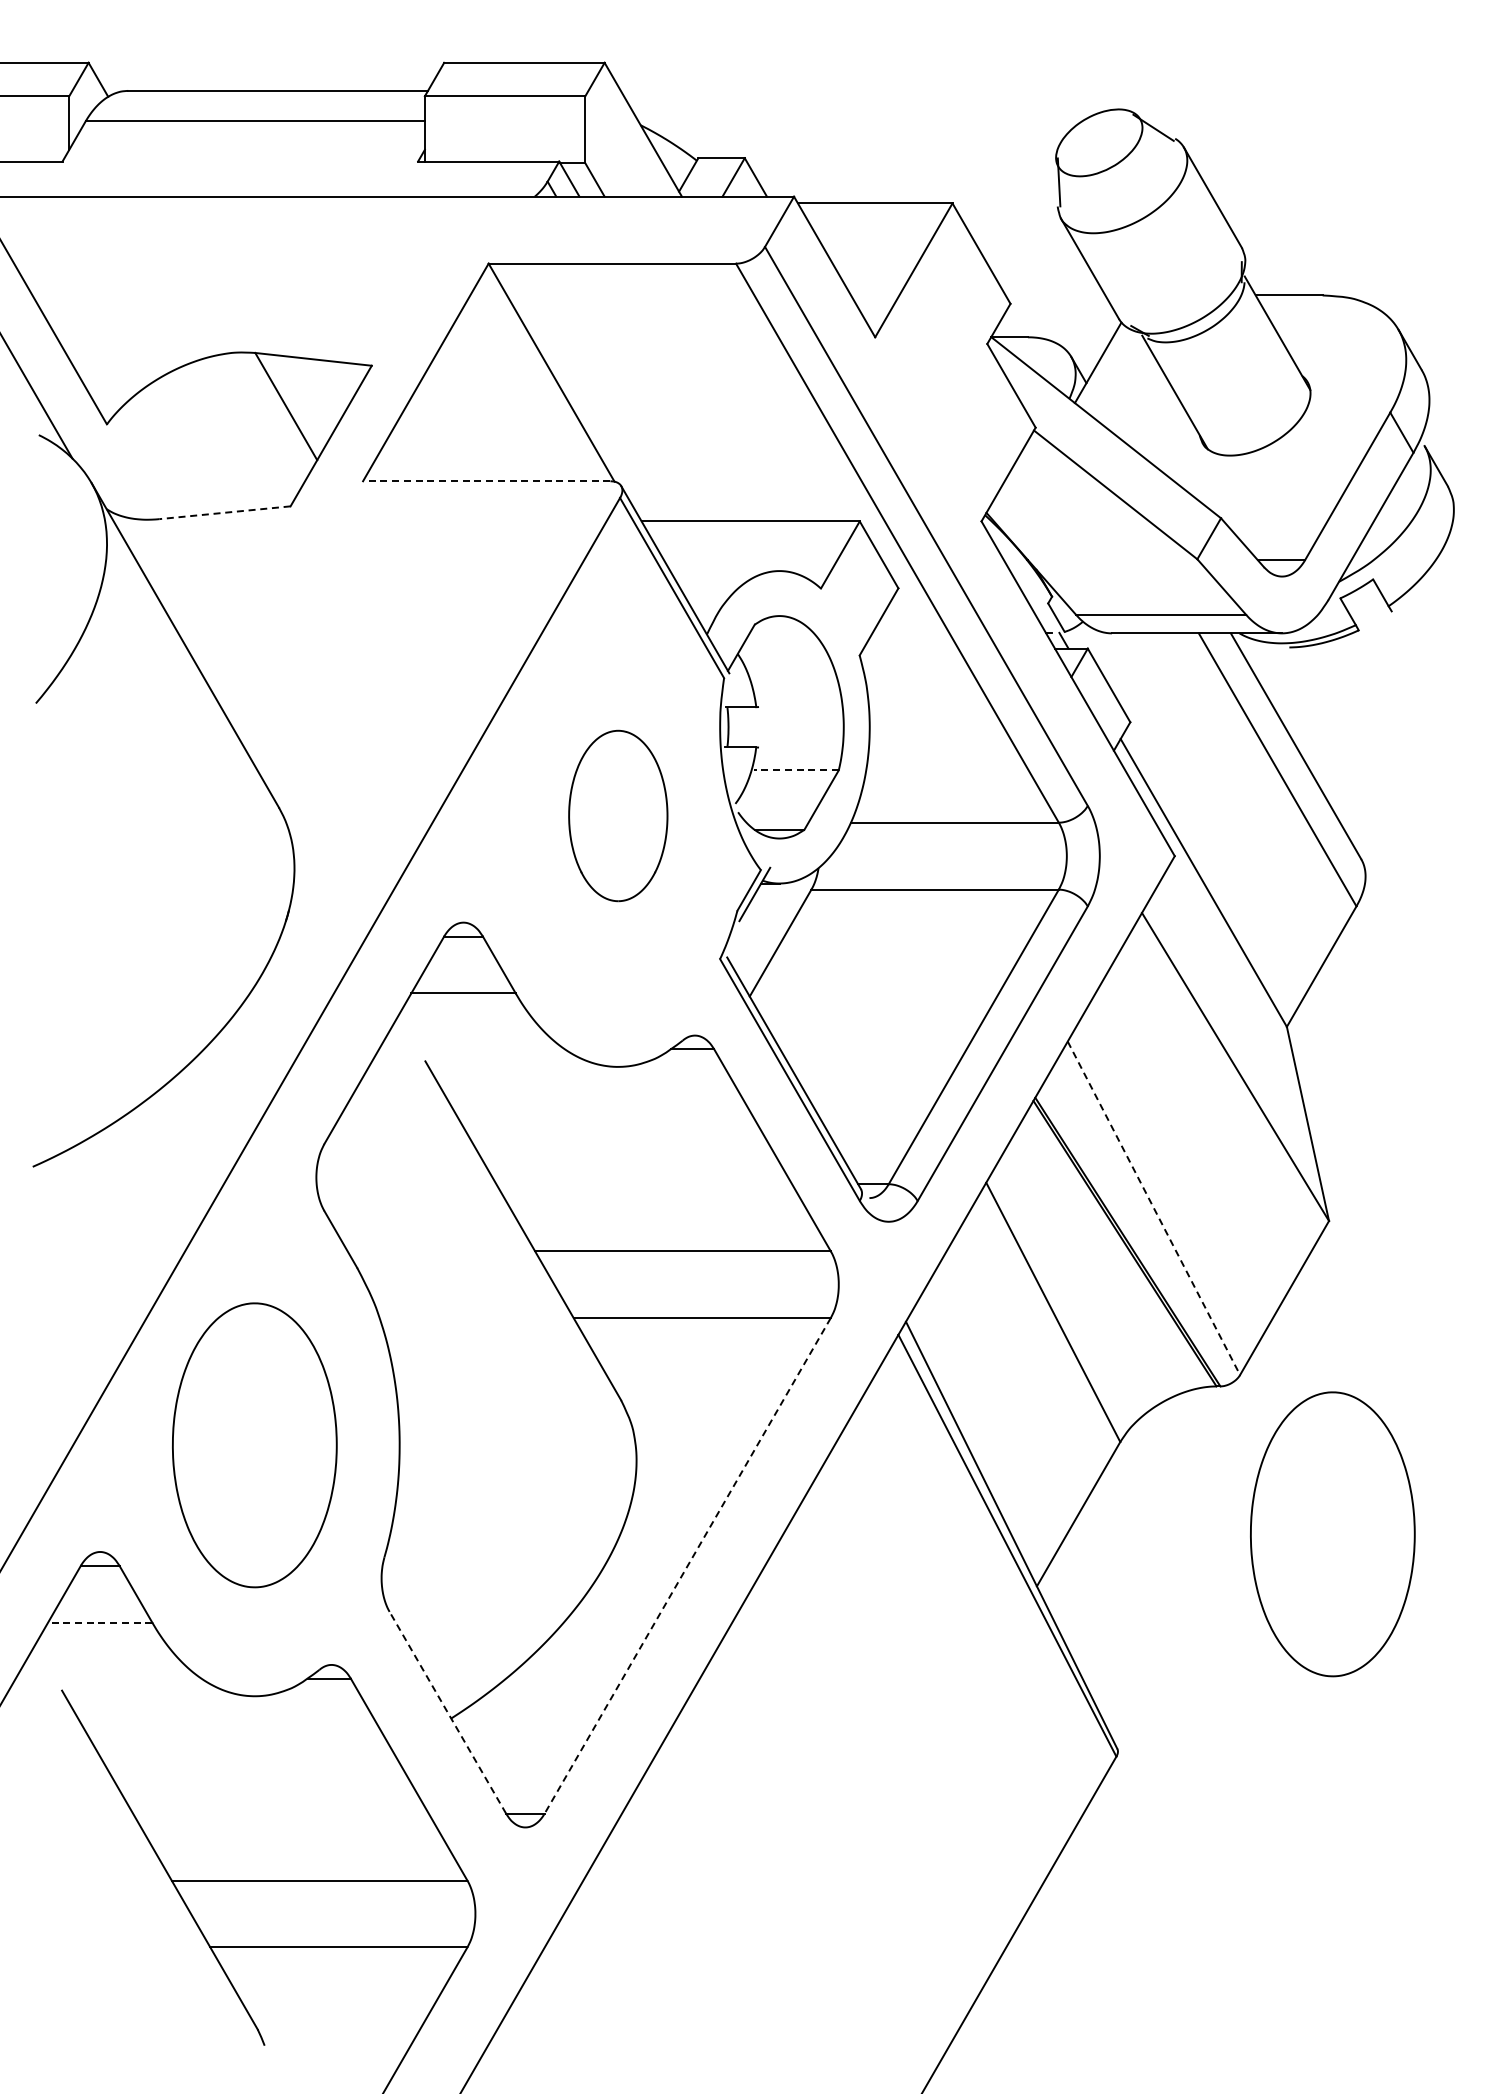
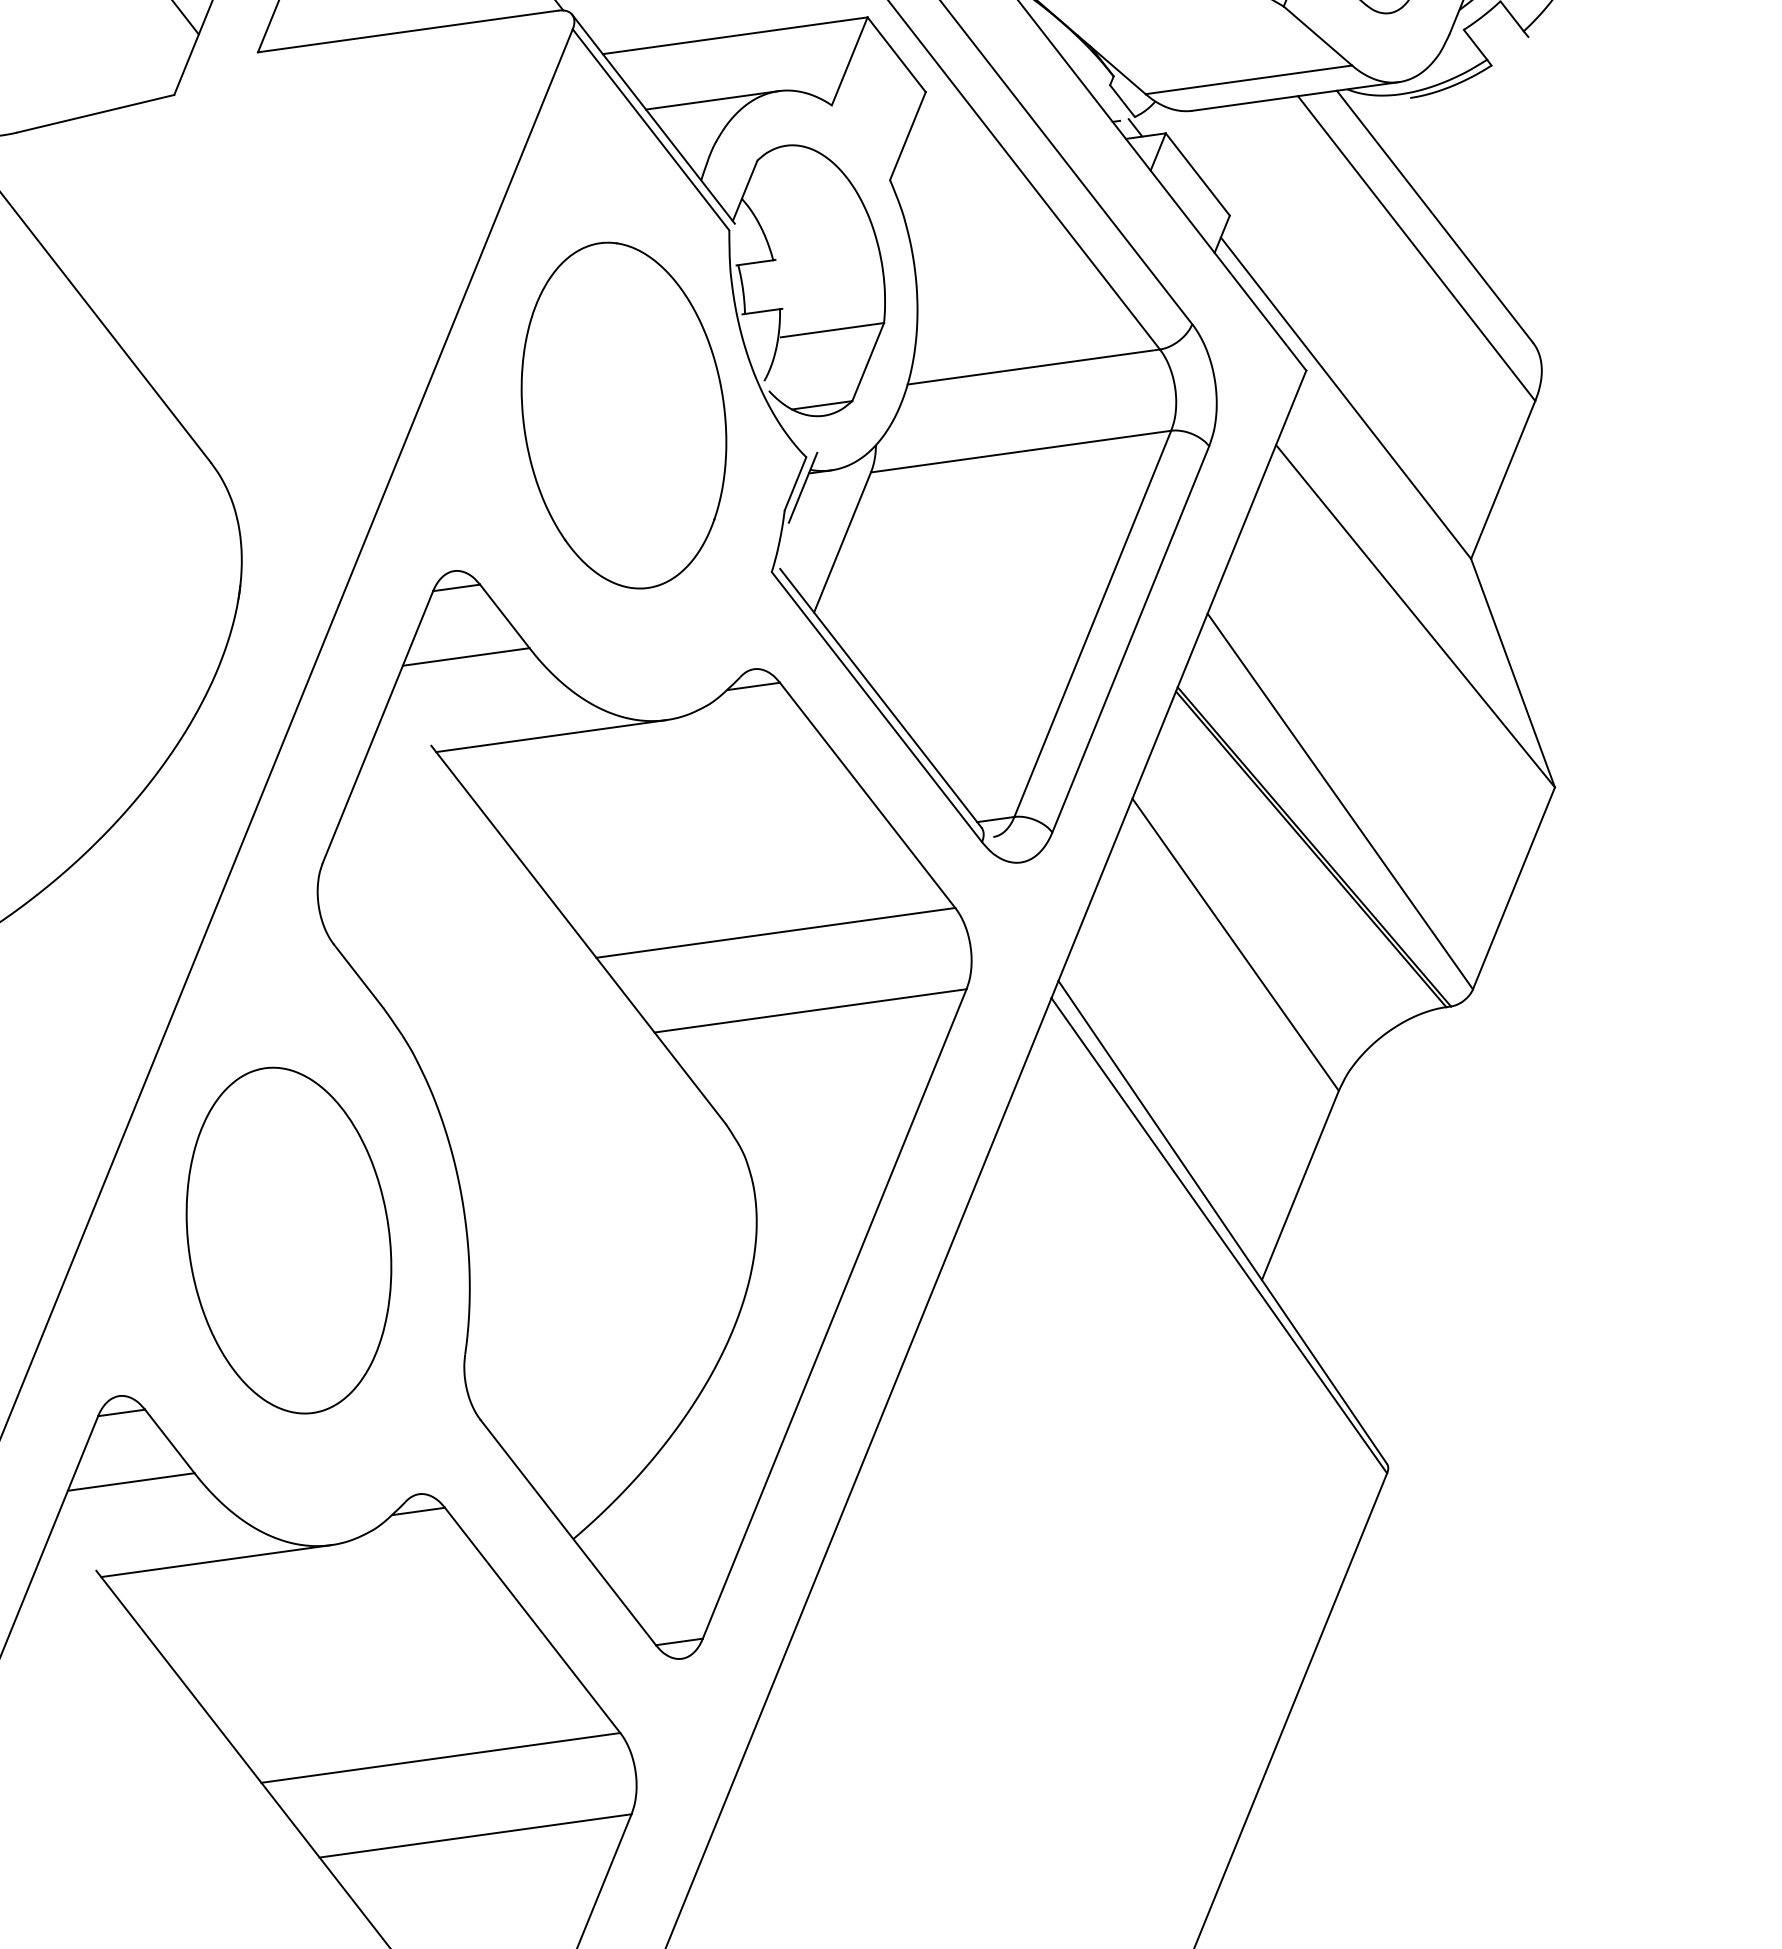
line: (486, 481) -> (407, 31), dashed -> solid
line: (224, 512) -> (95, 113), dashed -> solid
line: (724, 571) -> (711, 100), added
line: (795, 770) -> (831, 330), dashed -> solid
part: (618, 815) -> (624, 414), size x1.67
line: (523, 1066) -> (551, 735), added
line: (1153, 1208) -> (1339, 801), dashed -> solid
part: (1332, 1534) -> (1611, 1167), removed
line: (687, 1566) -> (834, 1314), dashed -> solid
line: (99, 1622) -> (130, 1481), dashed -> solid
line: (159, 1696) -> (215, 1561), added
line: (447, 1712) -> (567, 1532), dashed -> solid

